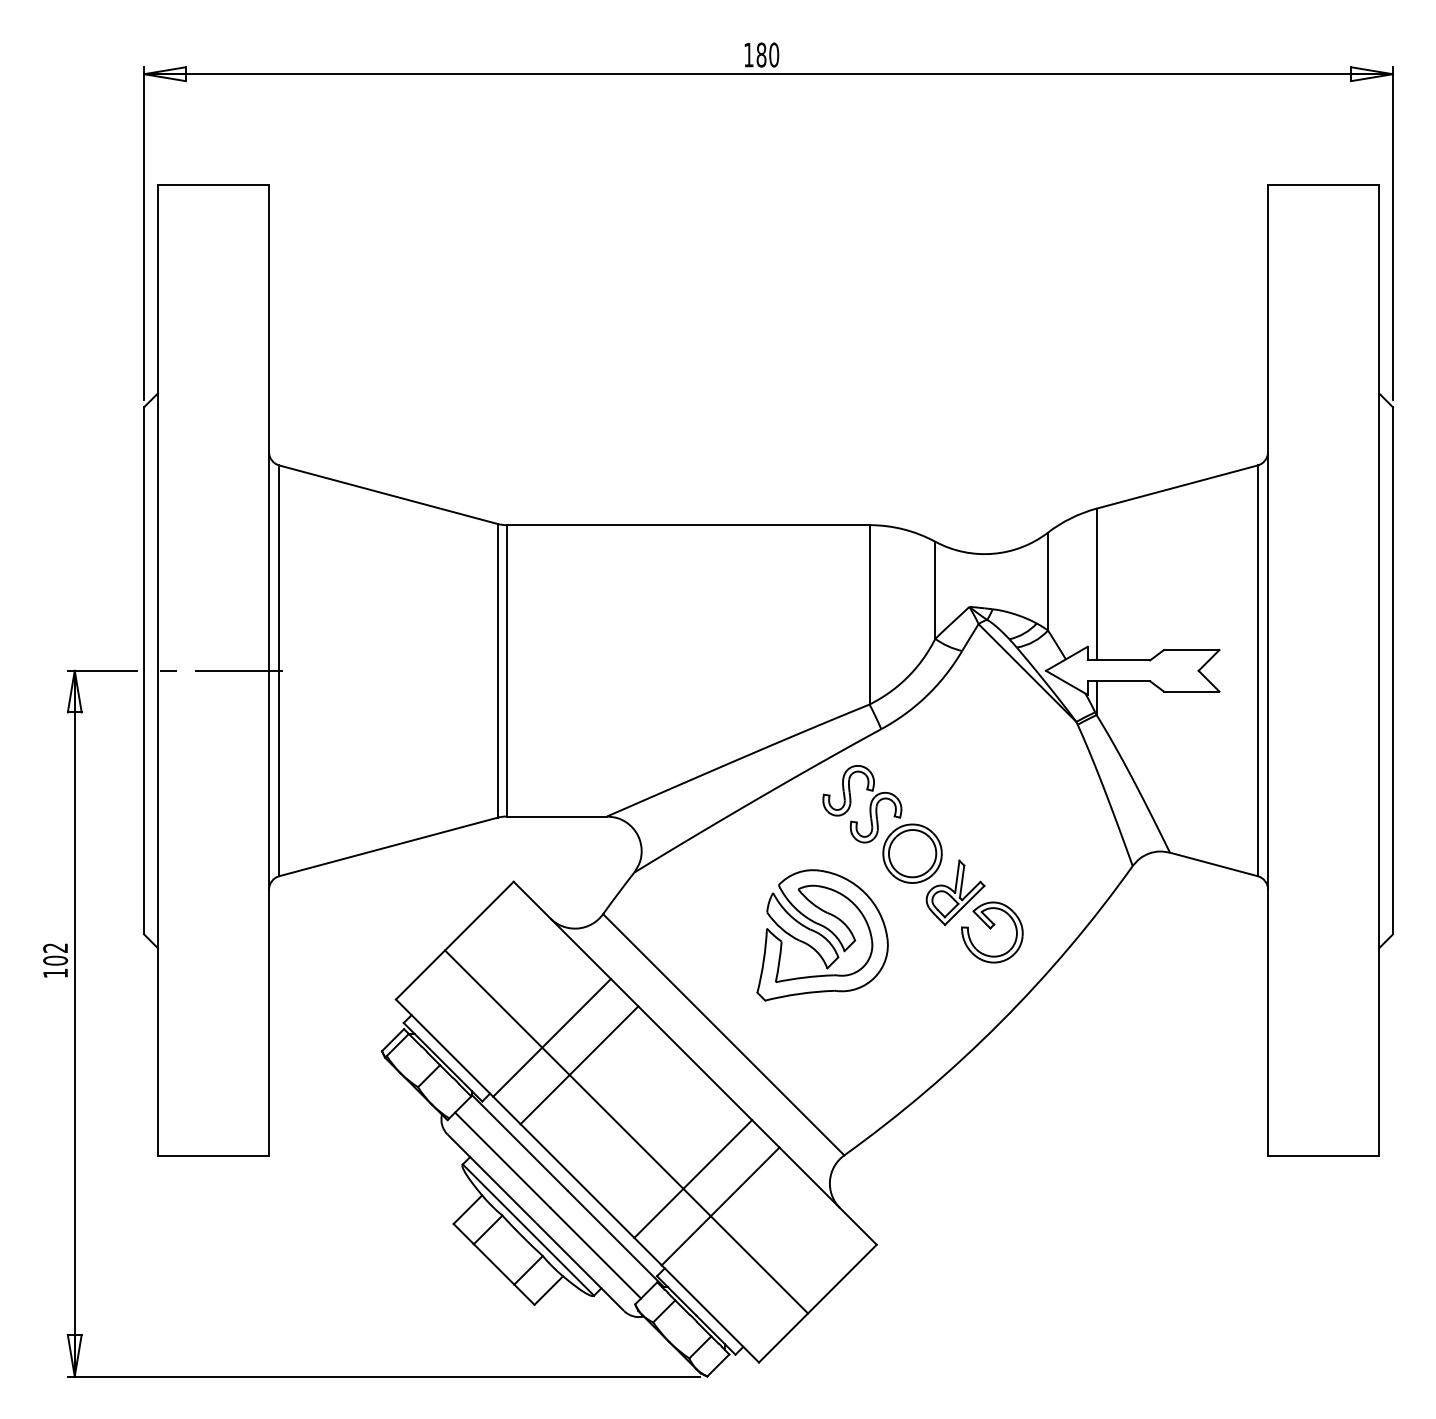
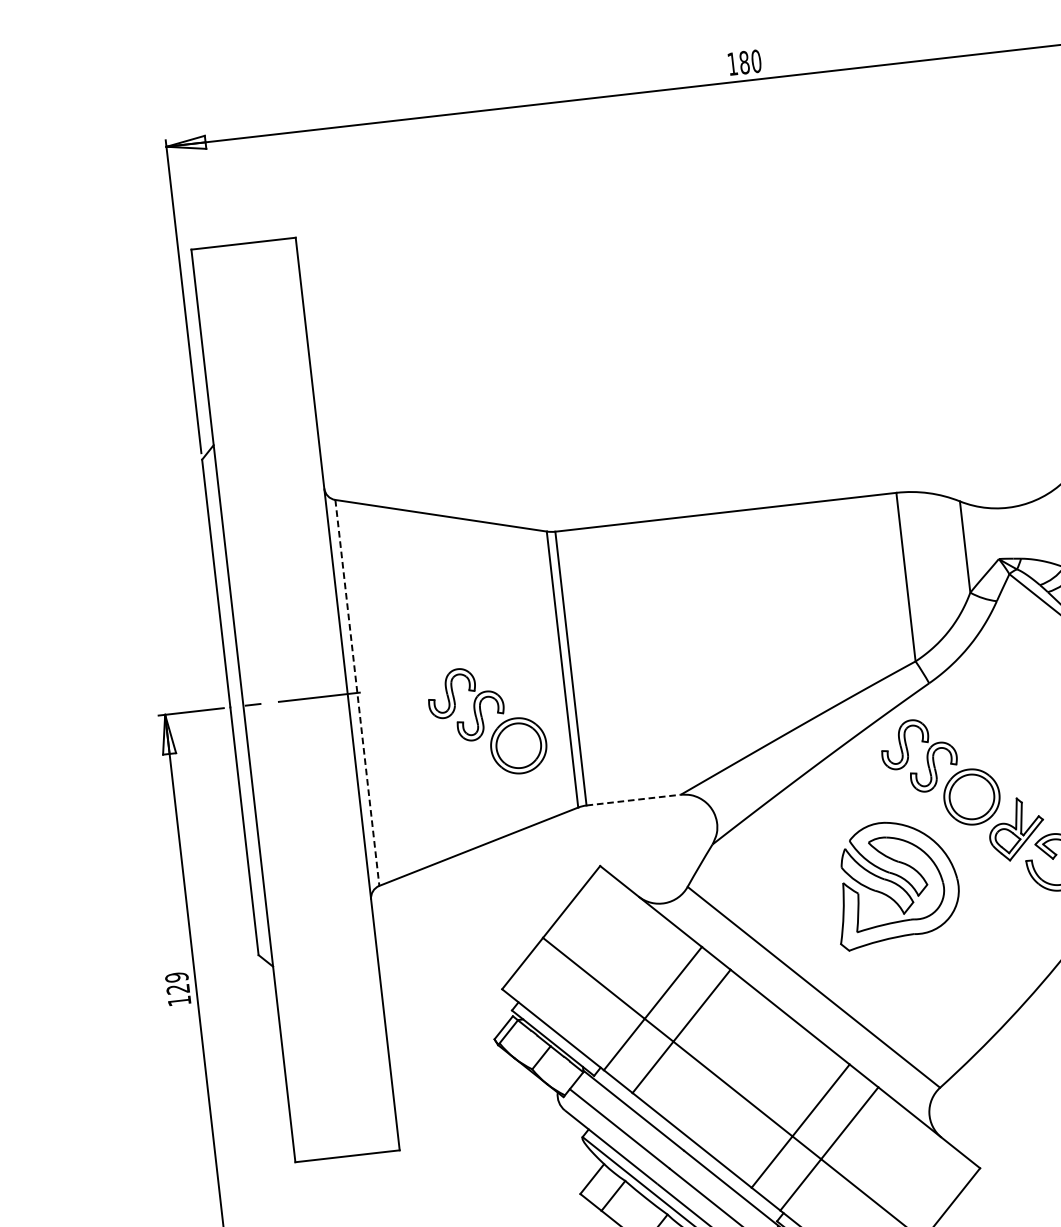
line: (279, 671) -> (357, 693), solid -> dashed
part: (412, 716) -> (487, 721), added
line: (557, 816) -> (634, 800), solid -> dashed
text: (55, 954) -> (177, 983), 102 -> 129

